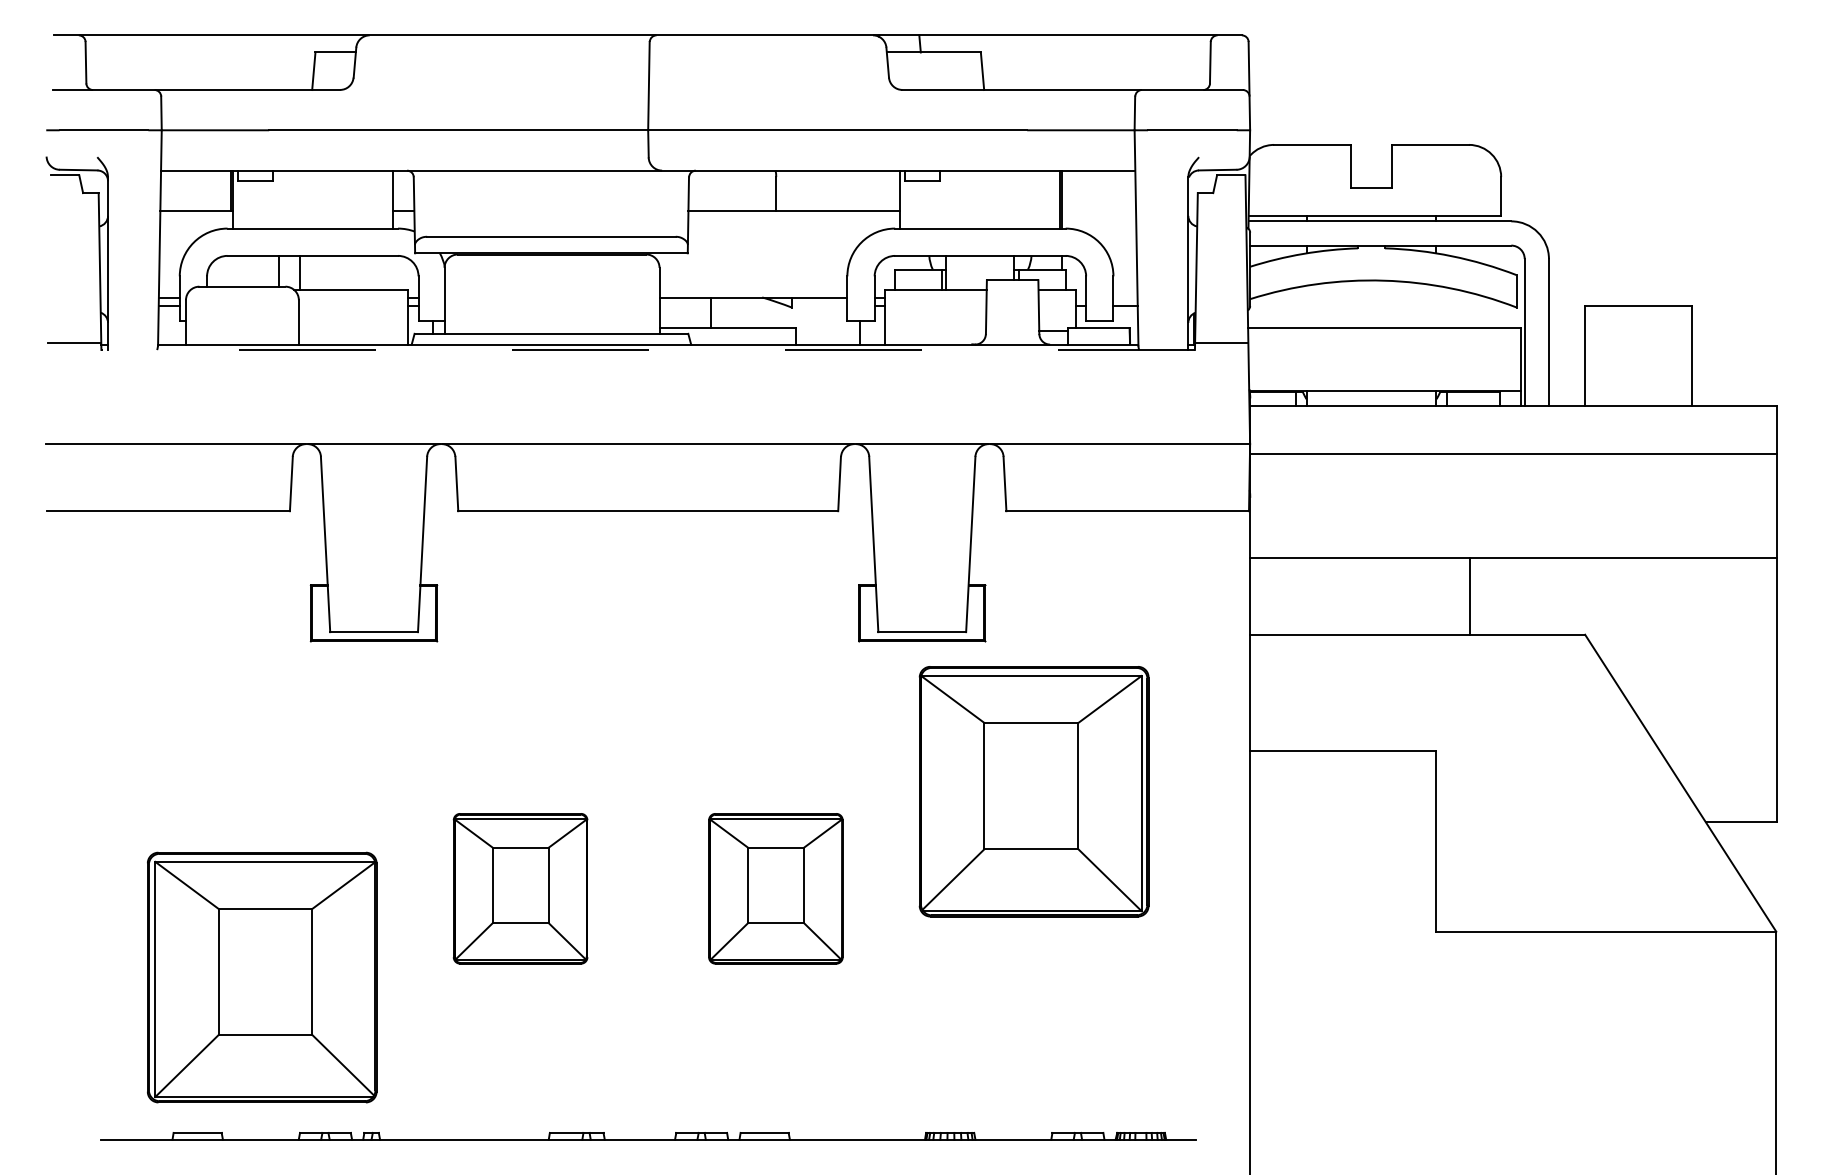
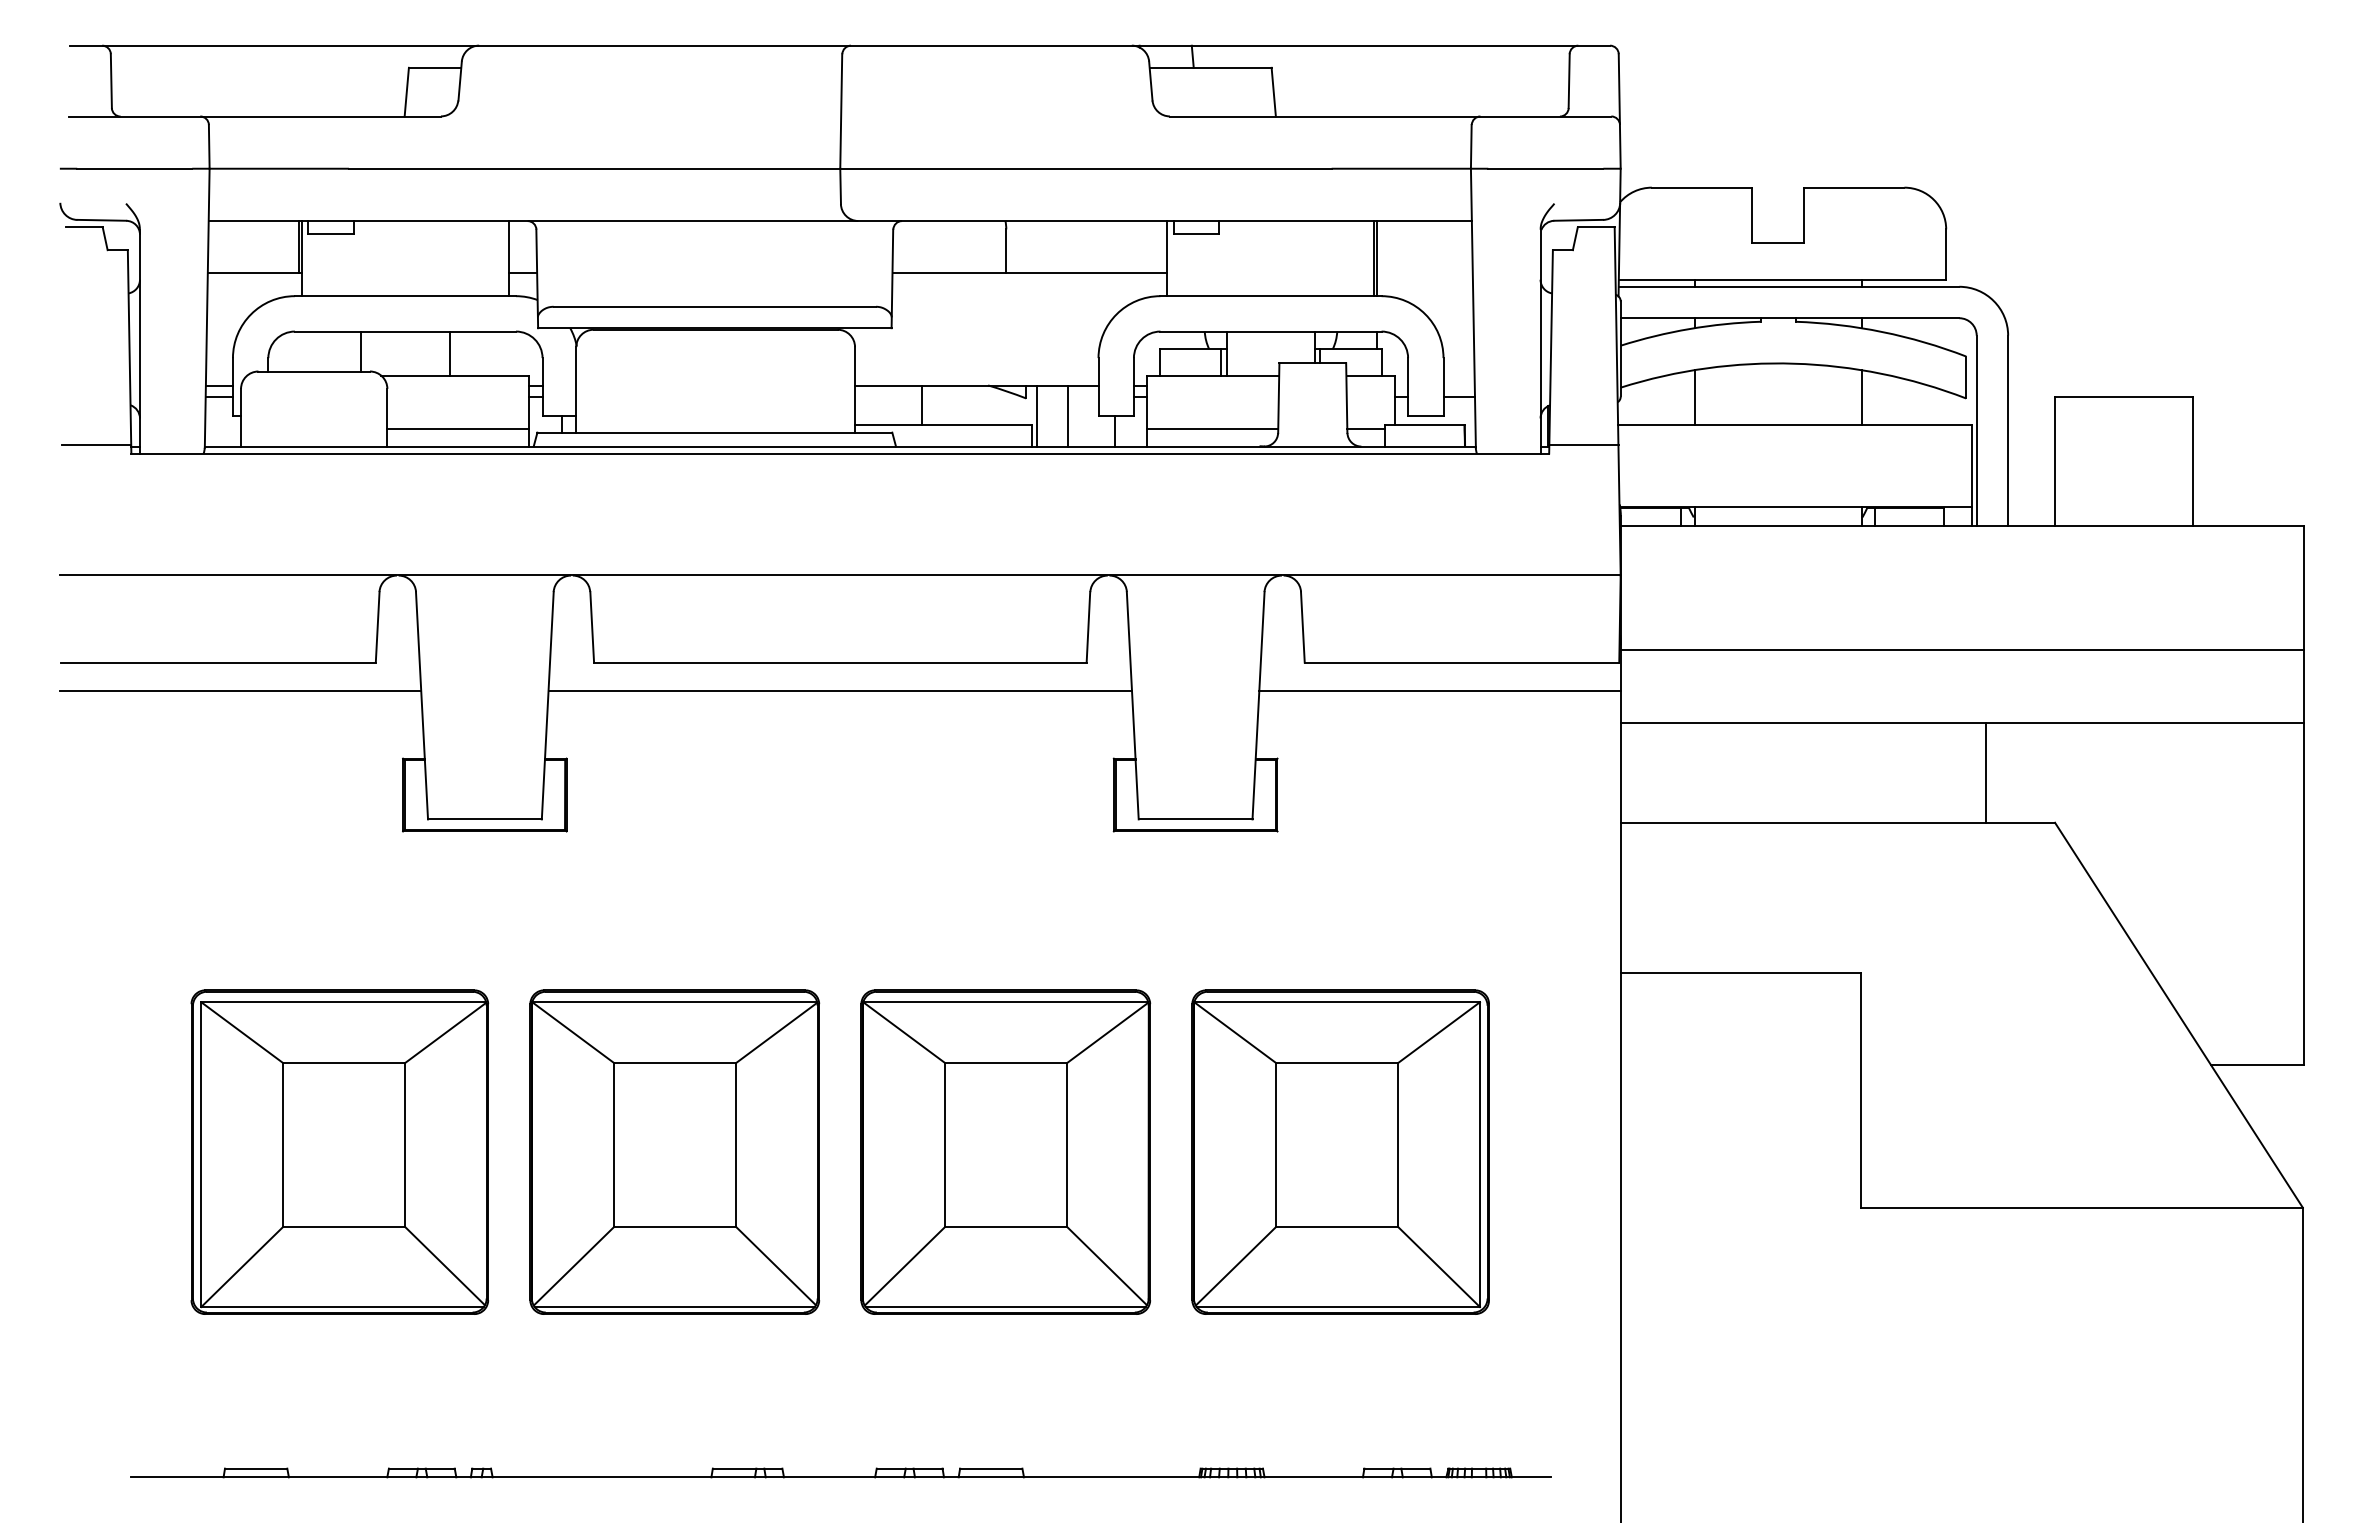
line: (299, 272) -> (449, 353), moved
line: (1307, 306) -> (1694, 397), added
line: (1435, 306) -> (1861, 397), added
line: (799, 320) -> (1036, 415), added
line: (824, 320) -> (1068, 415), added
line: (353, 330) -> (458, 428), added
line: (935, 330) -> (1212, 428), added
line: (648, 349) -> (840, 453), dashed -> solid
line: (1512, 454) -> (1961, 650), moved
line: (185, 532) -> (240, 690), added
line: (647, 532) -> (839, 690), added
line: (1110, 532) -> (1439, 690), added
line: (1470, 595) -> (1986, 772), moved
part: (1034, 791) -> (1340, 1151), moved
part: (520, 888) -> (674, 1151), size x1.67
part: (775, 888) -> (1005, 1151), size x1.67
part: (261, 977) -> (339, 1151), moved

